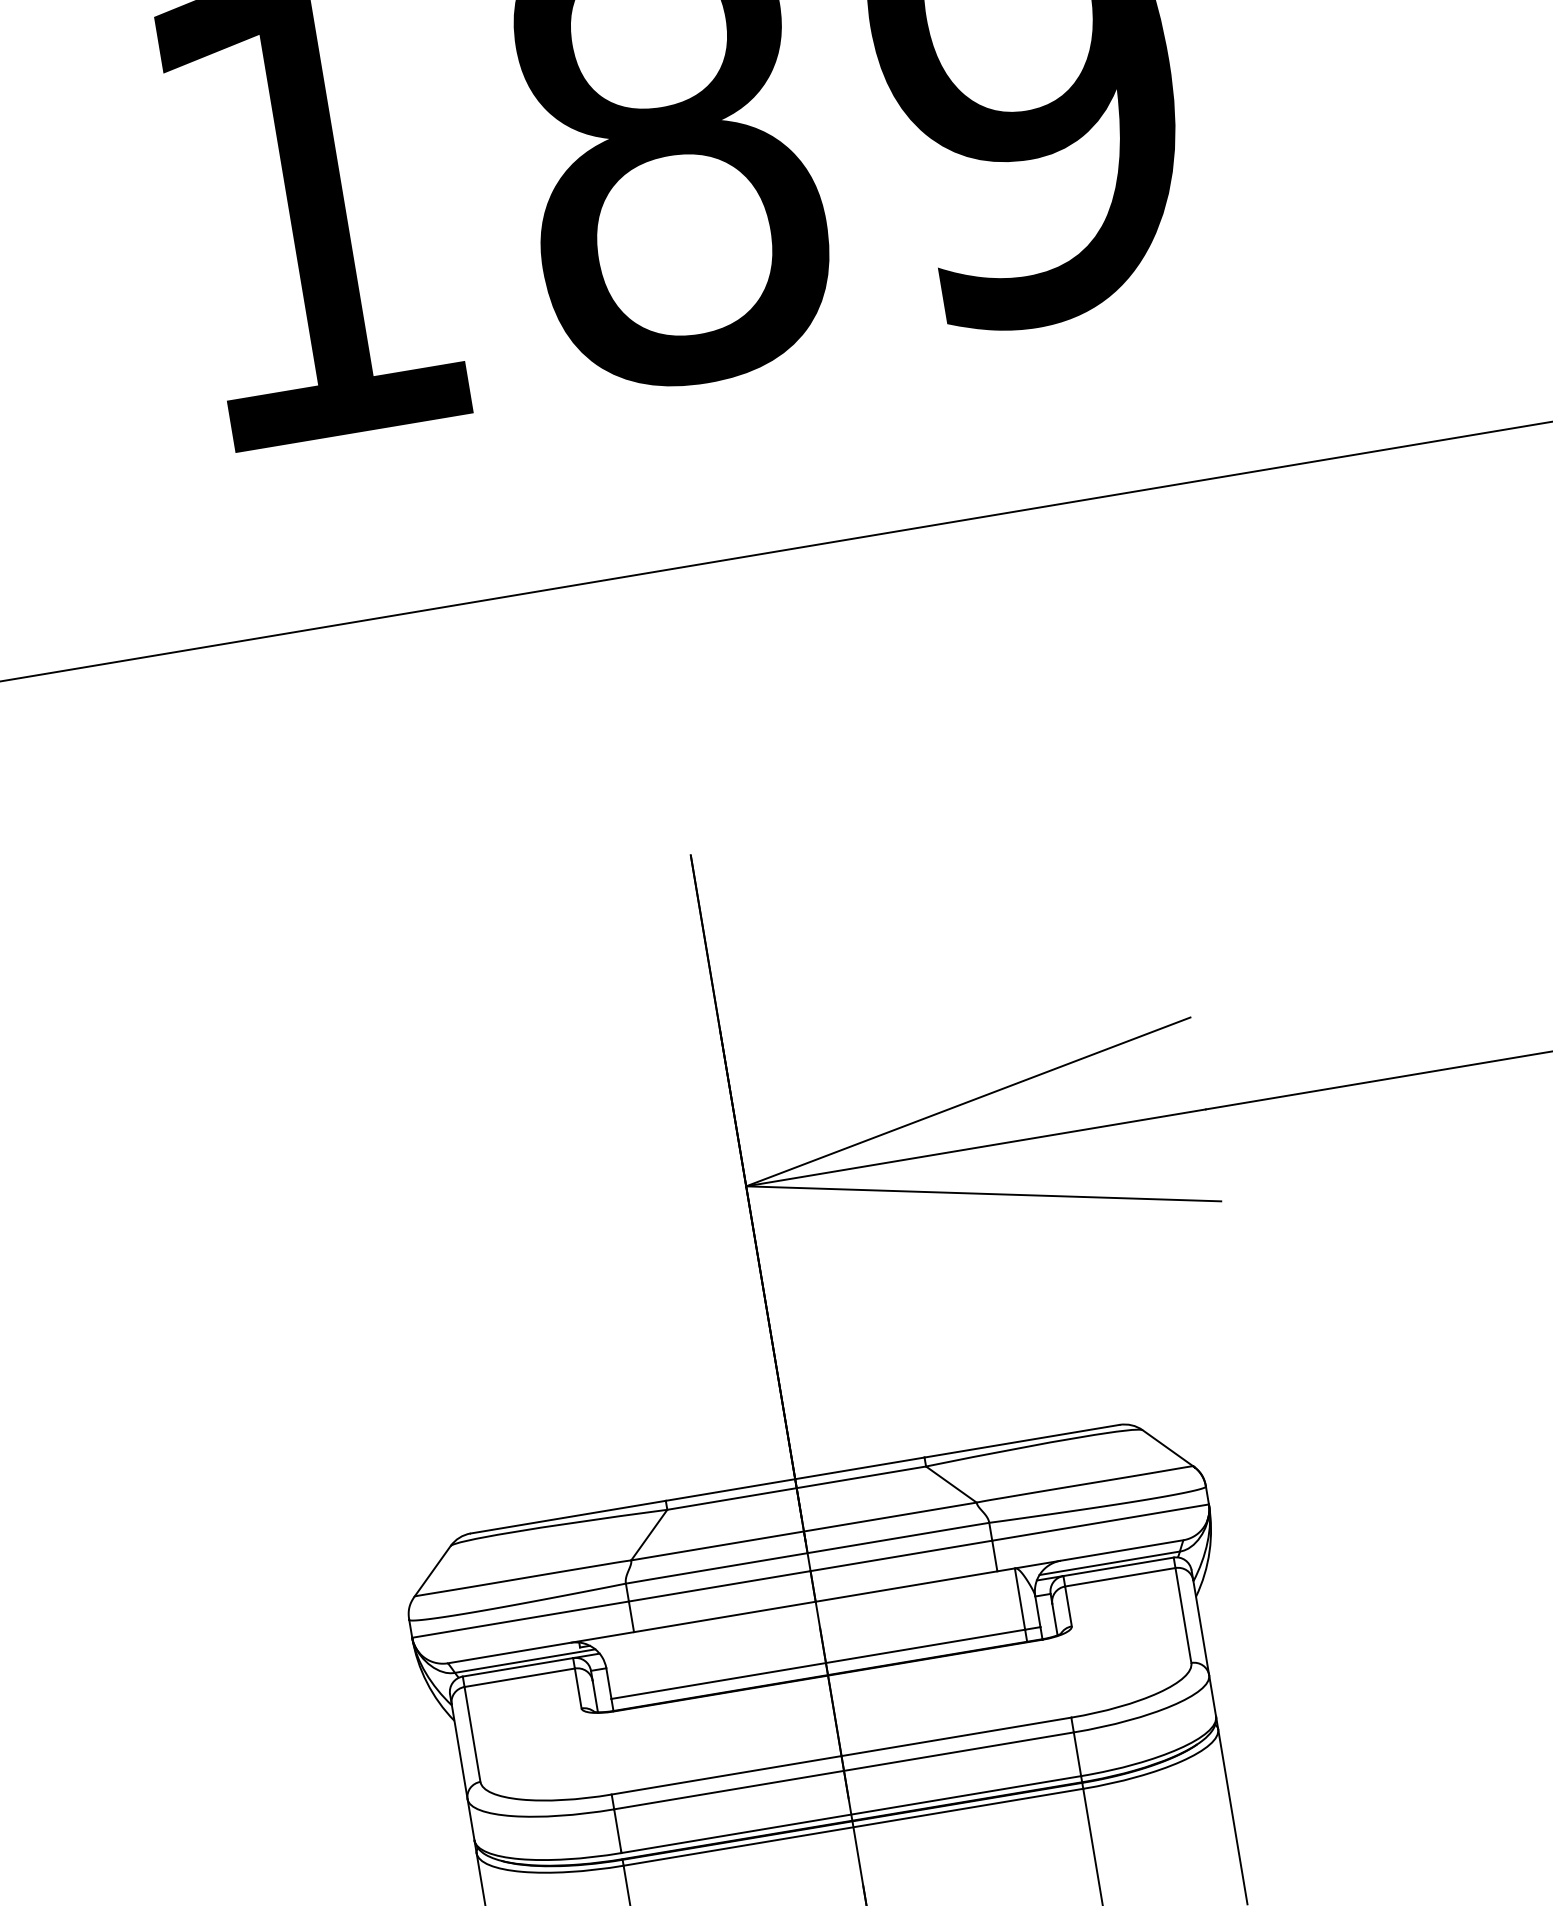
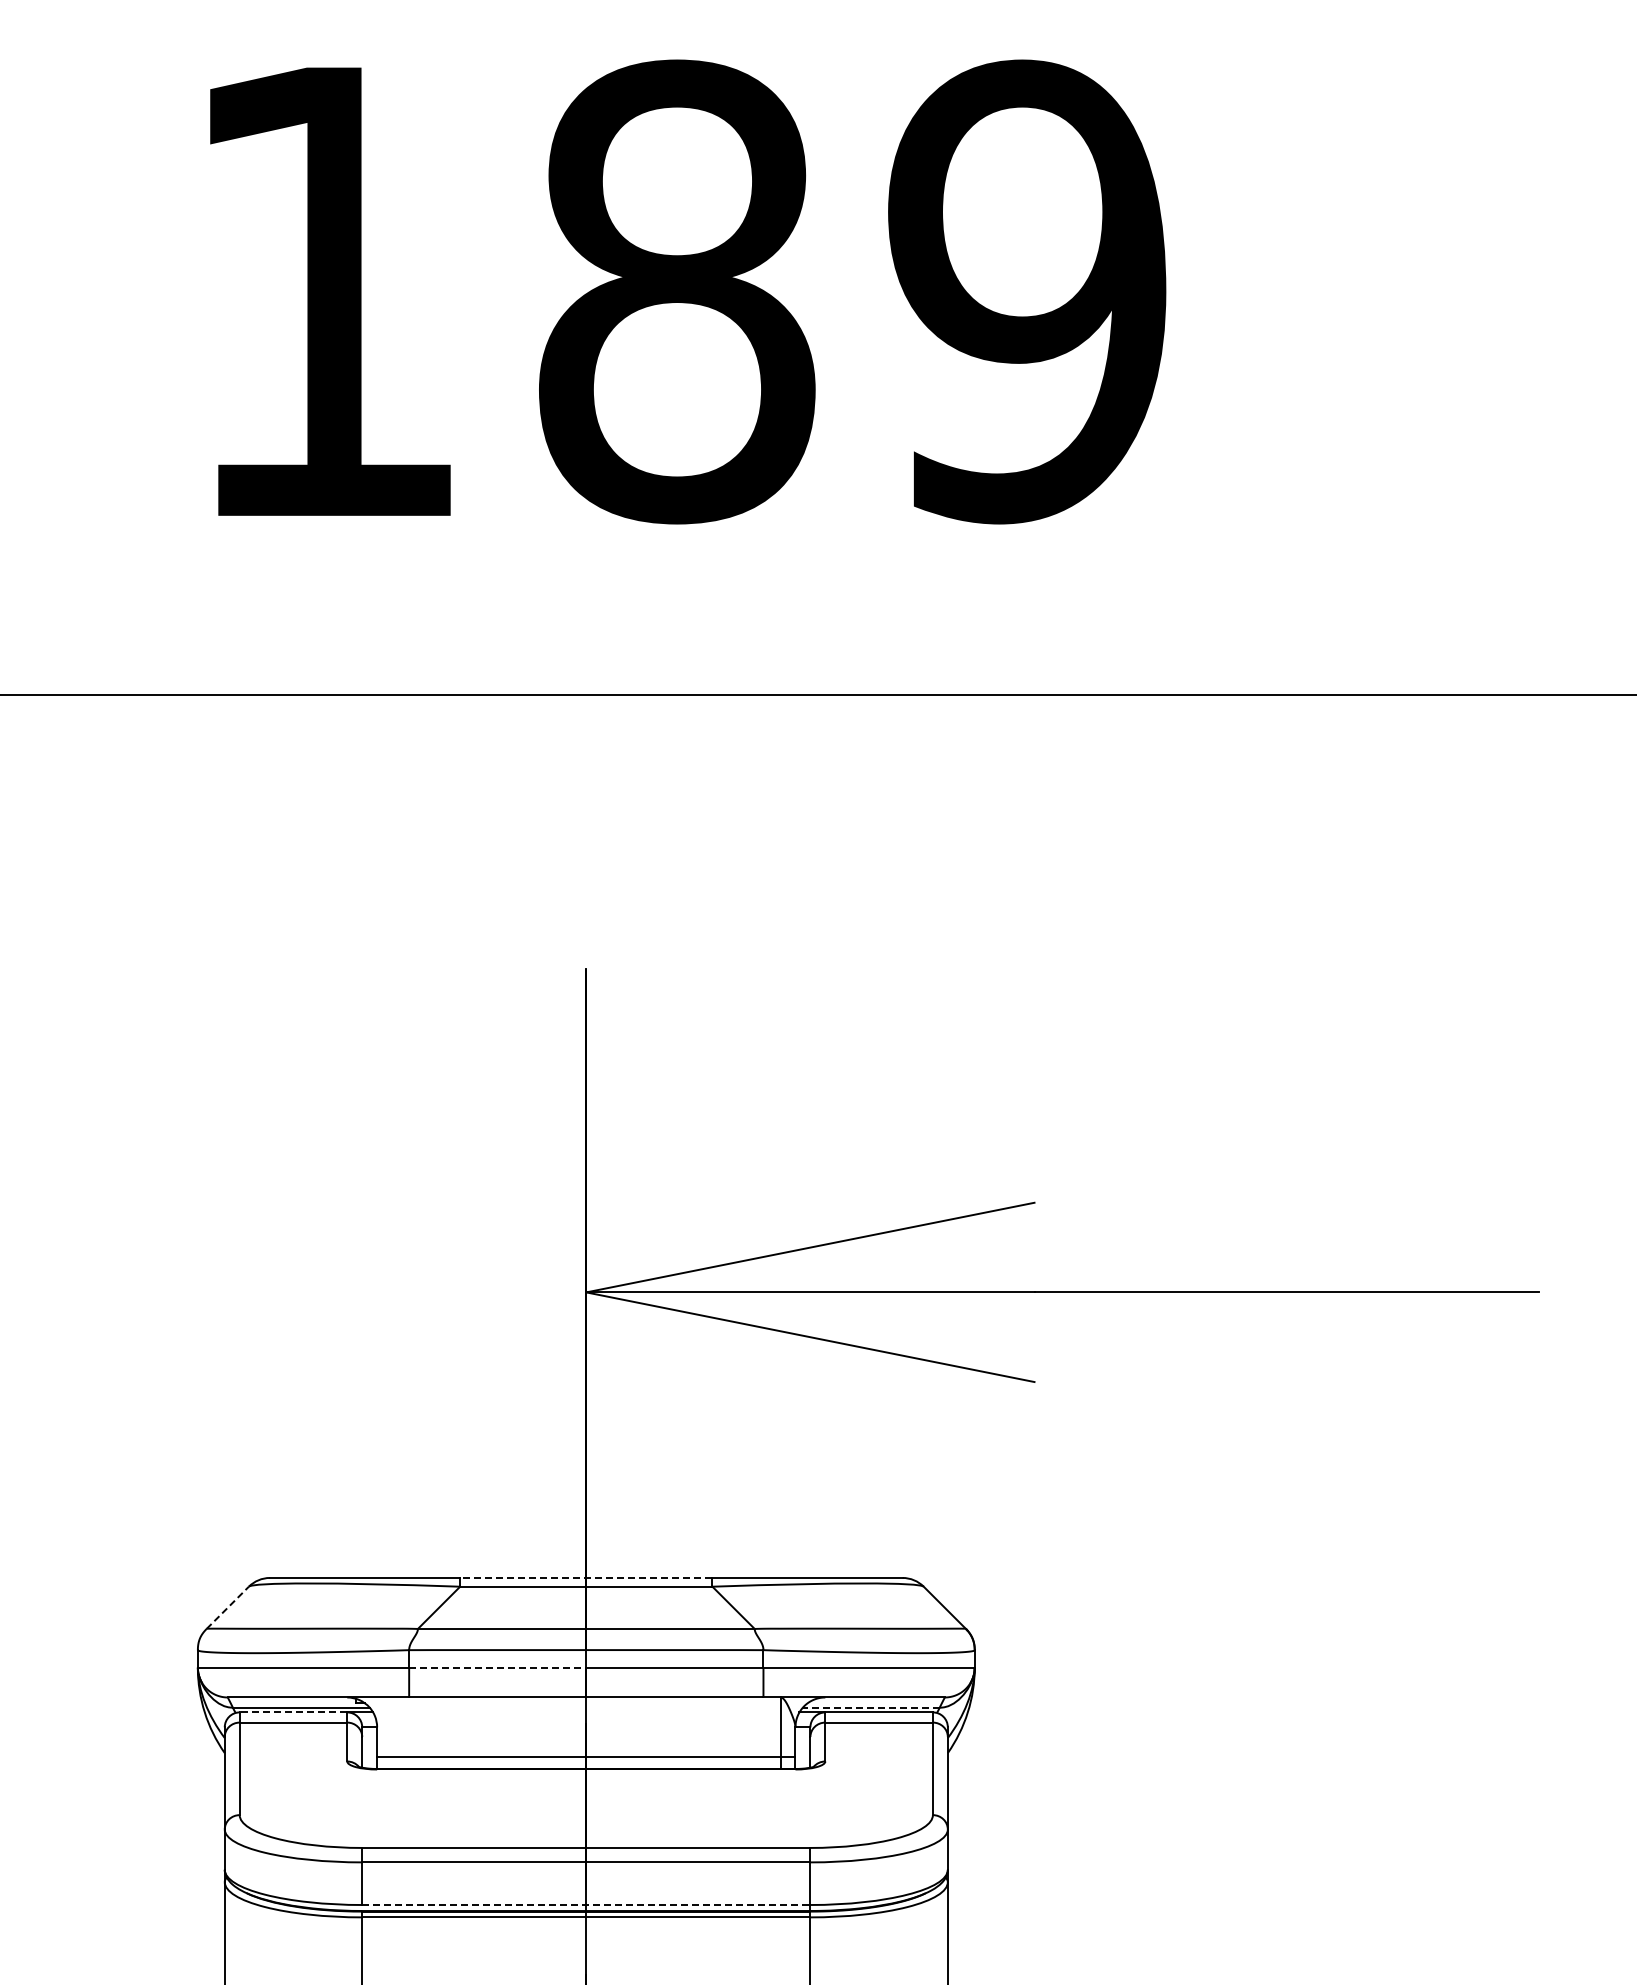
line: (794, 1478) -> (585, 1577), solid -> dashed
line: (1108, 1563) -> (870, 1707), solid -> dashed
line: (432, 1571) -> (227, 1607), solid -> dashed
line: (719, 1586) -> (497, 1667), solid -> dashed
line: (517, 1667) -> (293, 1712), solid -> dashed
line: (851, 1815) -> (586, 1905), solid -> dashed

